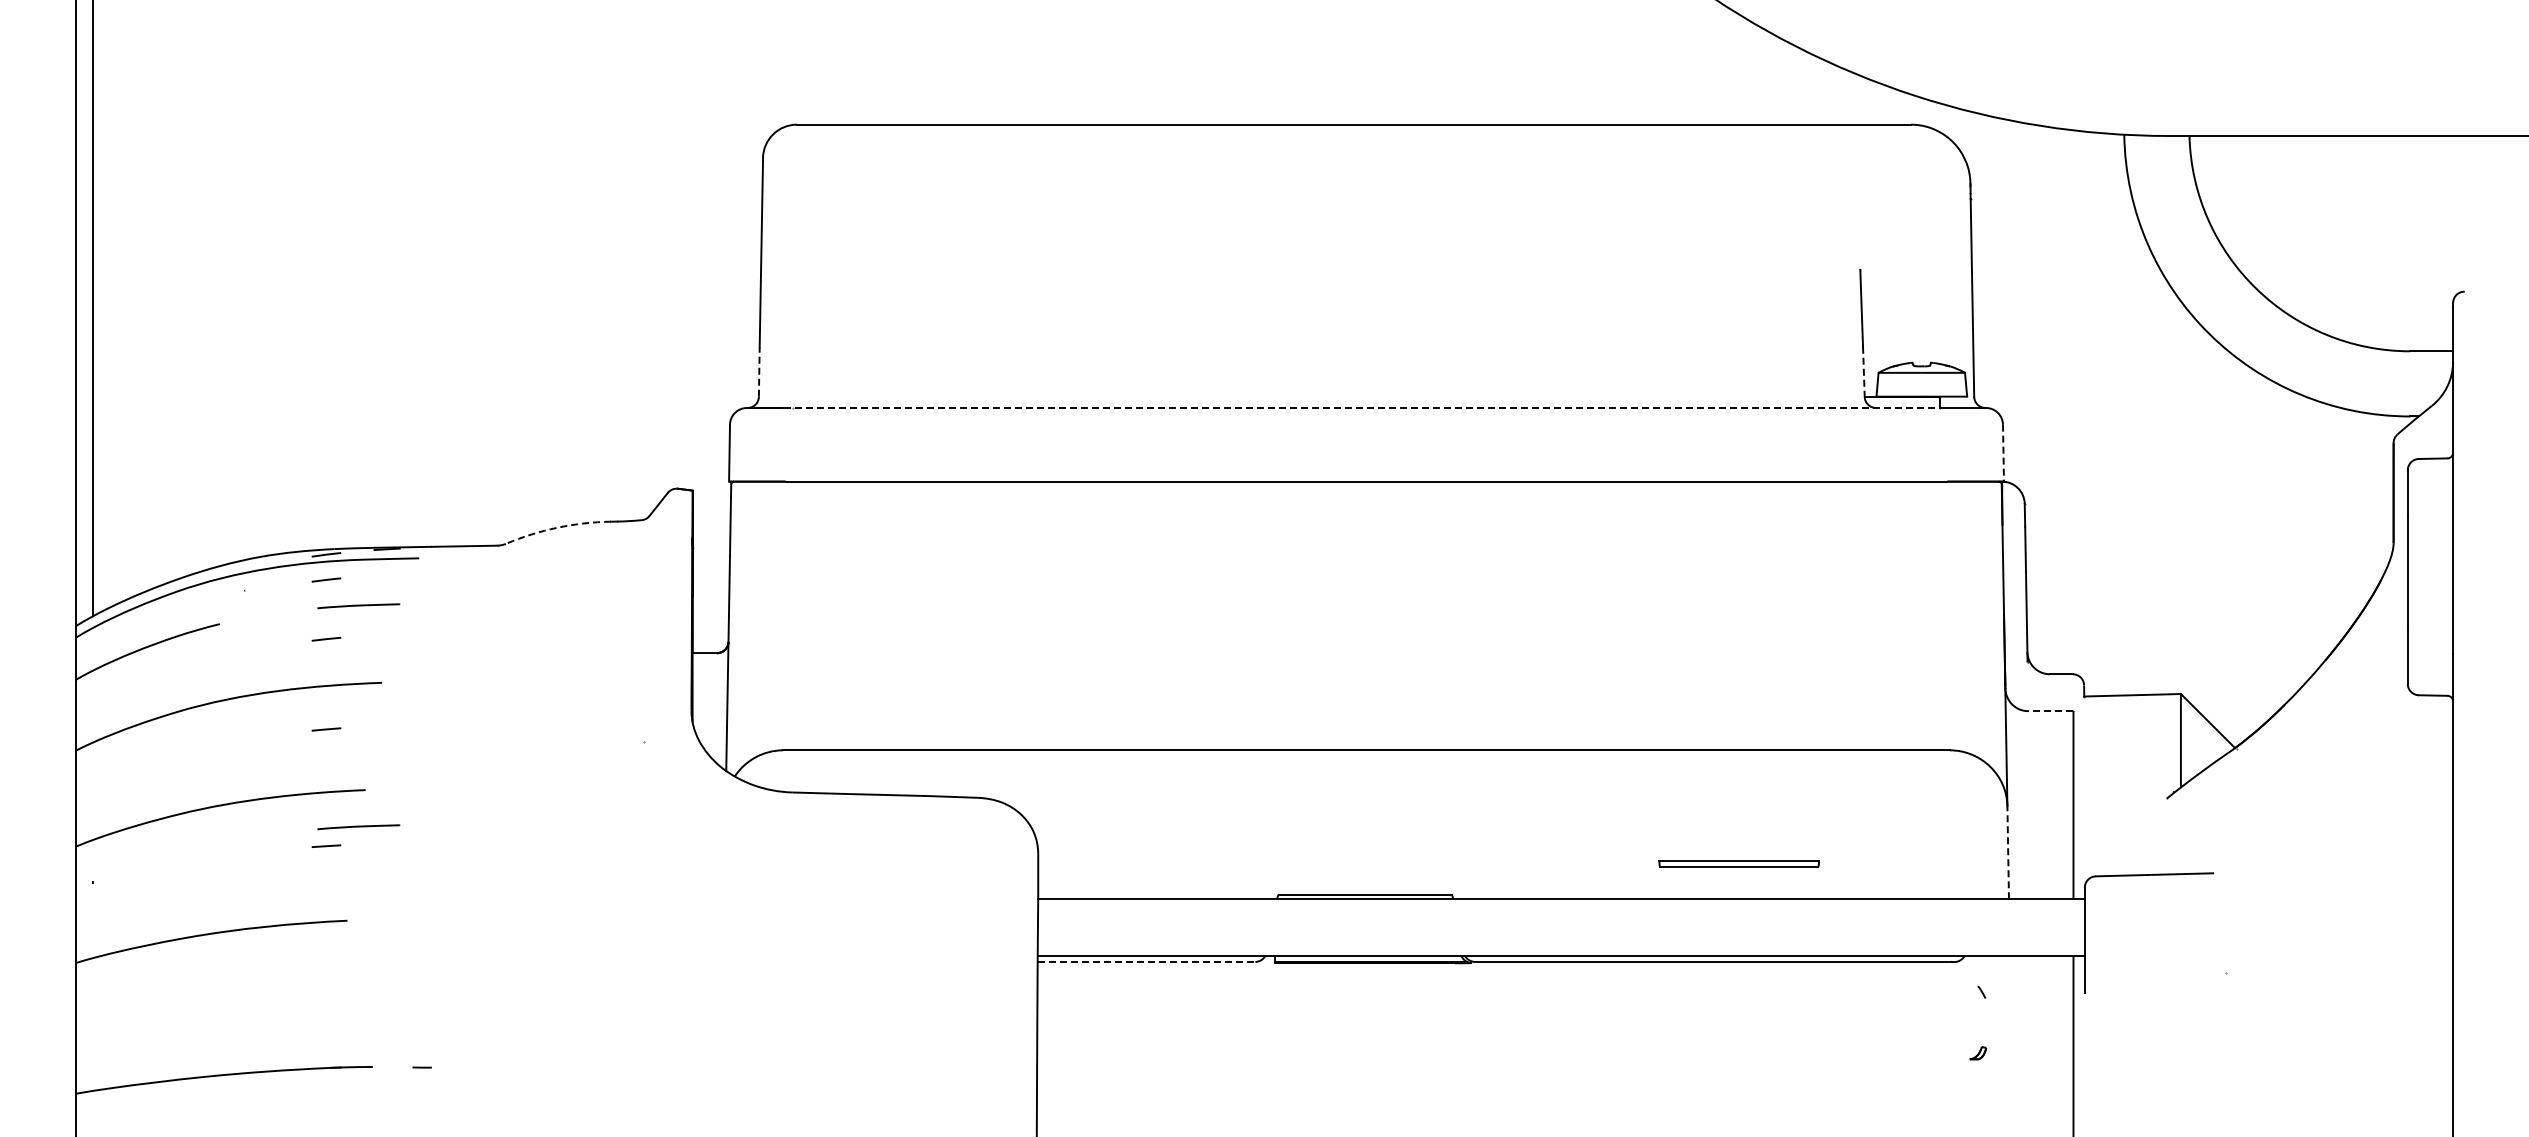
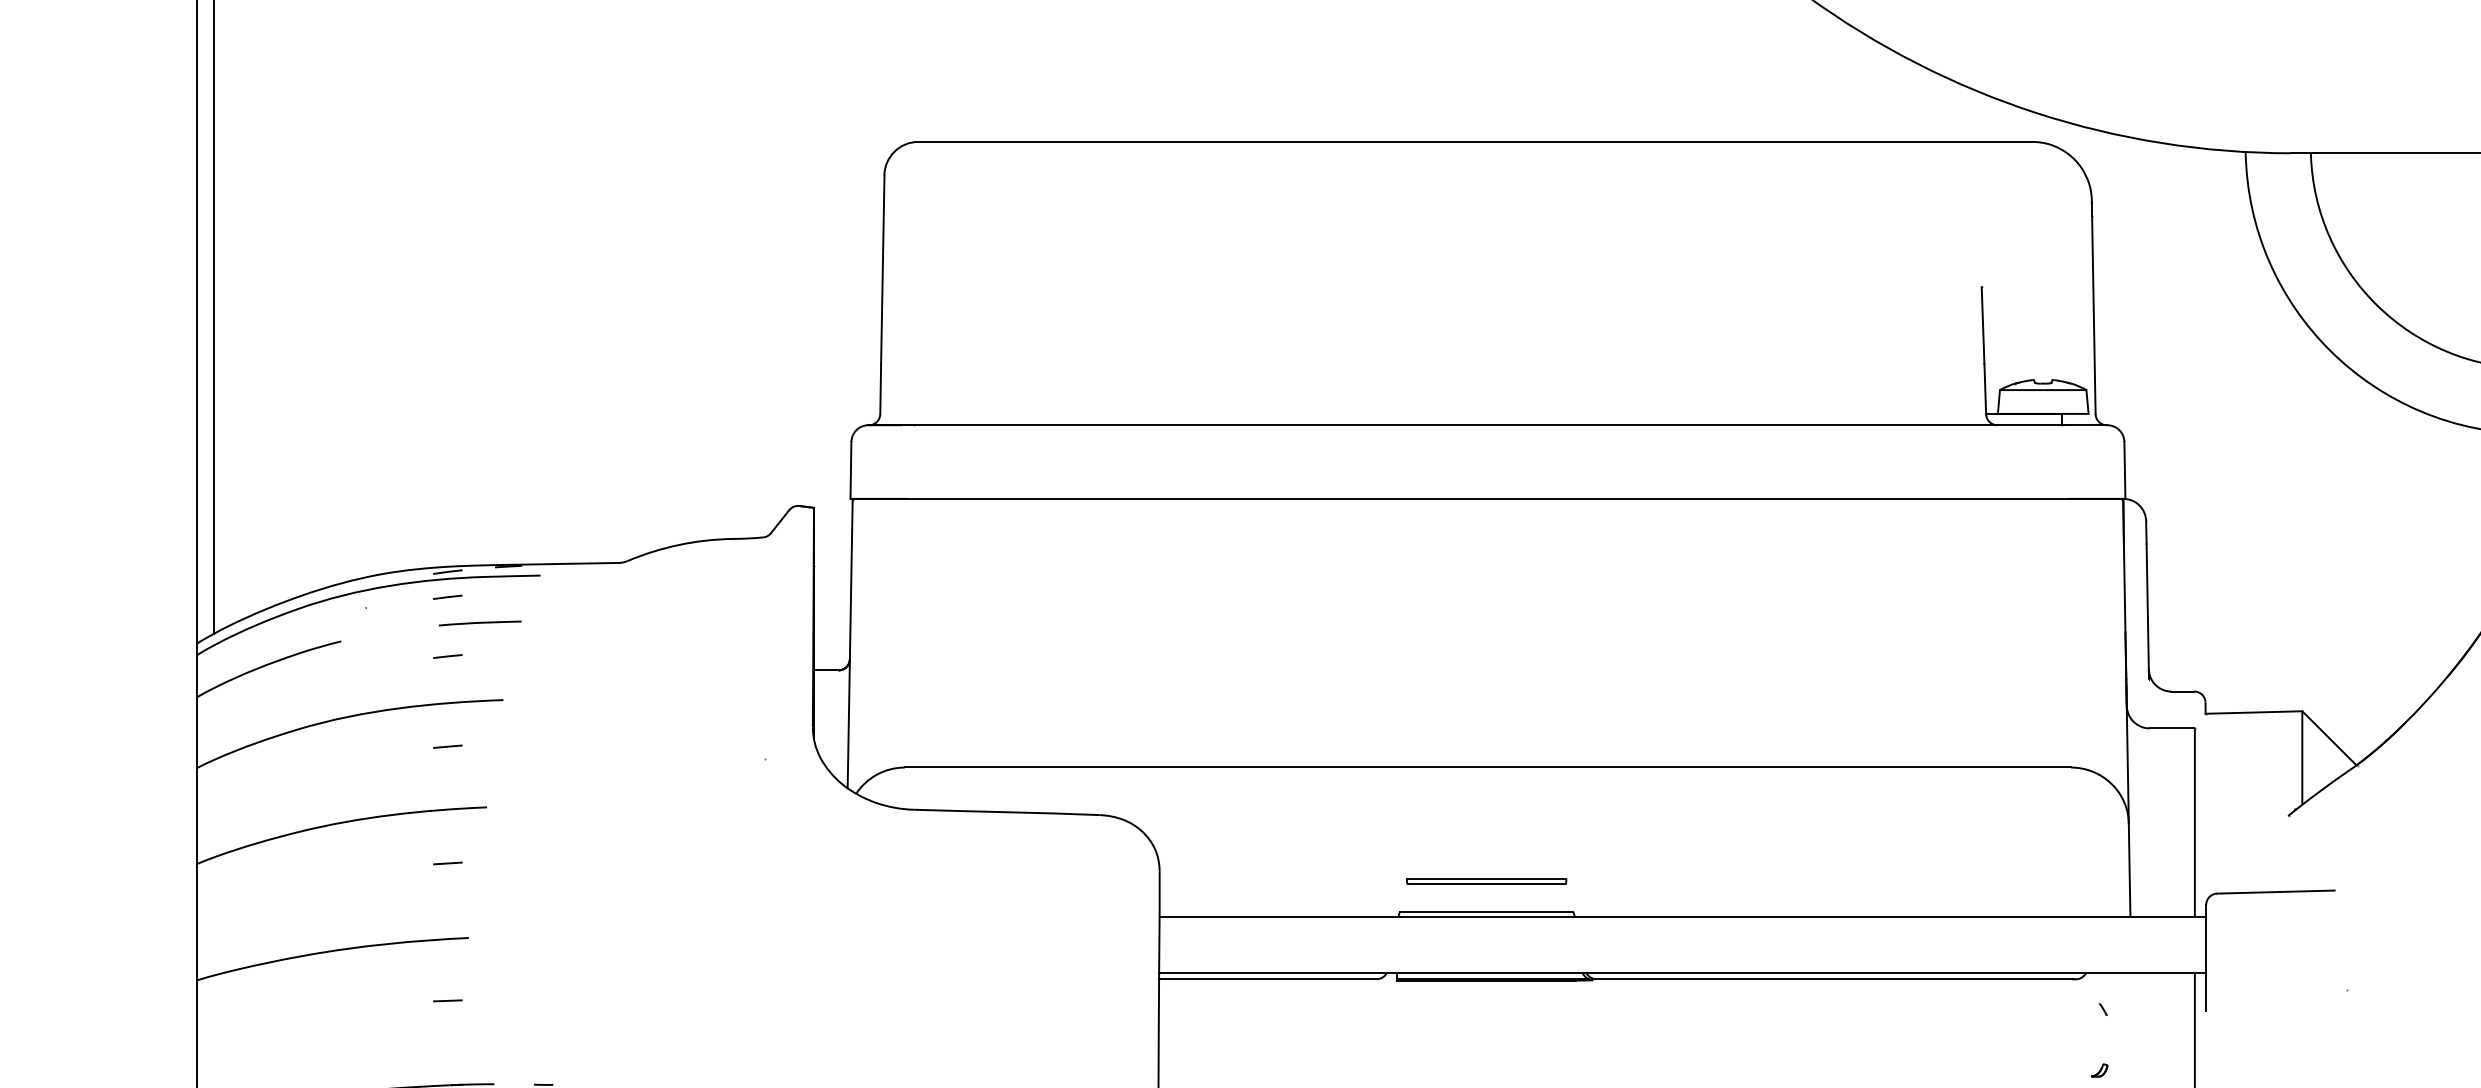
line: (759, 372) -> (880, 389), dashed -> solid
line: (1863, 372) -> (1984, 389), dashed -> solid
line: (1366, 407) -> (1487, 424), dashed -> solid
line: (2003, 453) -> (2124, 470), dashed -> solid
arc: (557, 527) -> (678, 544), dashed -> solid
line: (2050, 711) -> (2171, 728), dashed -> solid
line: (358, 827) -> (479, 844), removed
line: (2008, 852) -> (2129, 869), dashed -> solid
part: (1738, 863) -> (1485, 880), moved
line: (1146, 961) -> (1267, 978), dashed -> solid
line: (326, 983) -> (447, 1000), added

